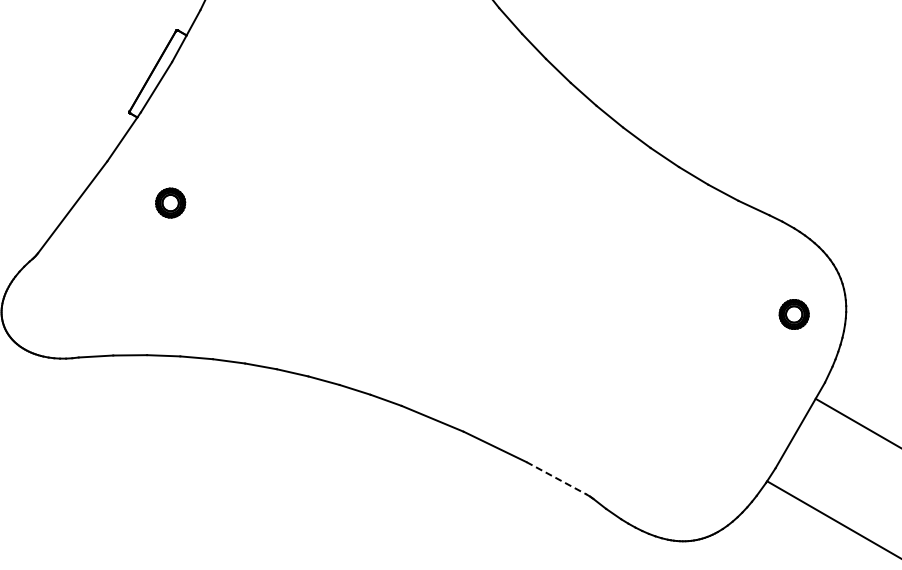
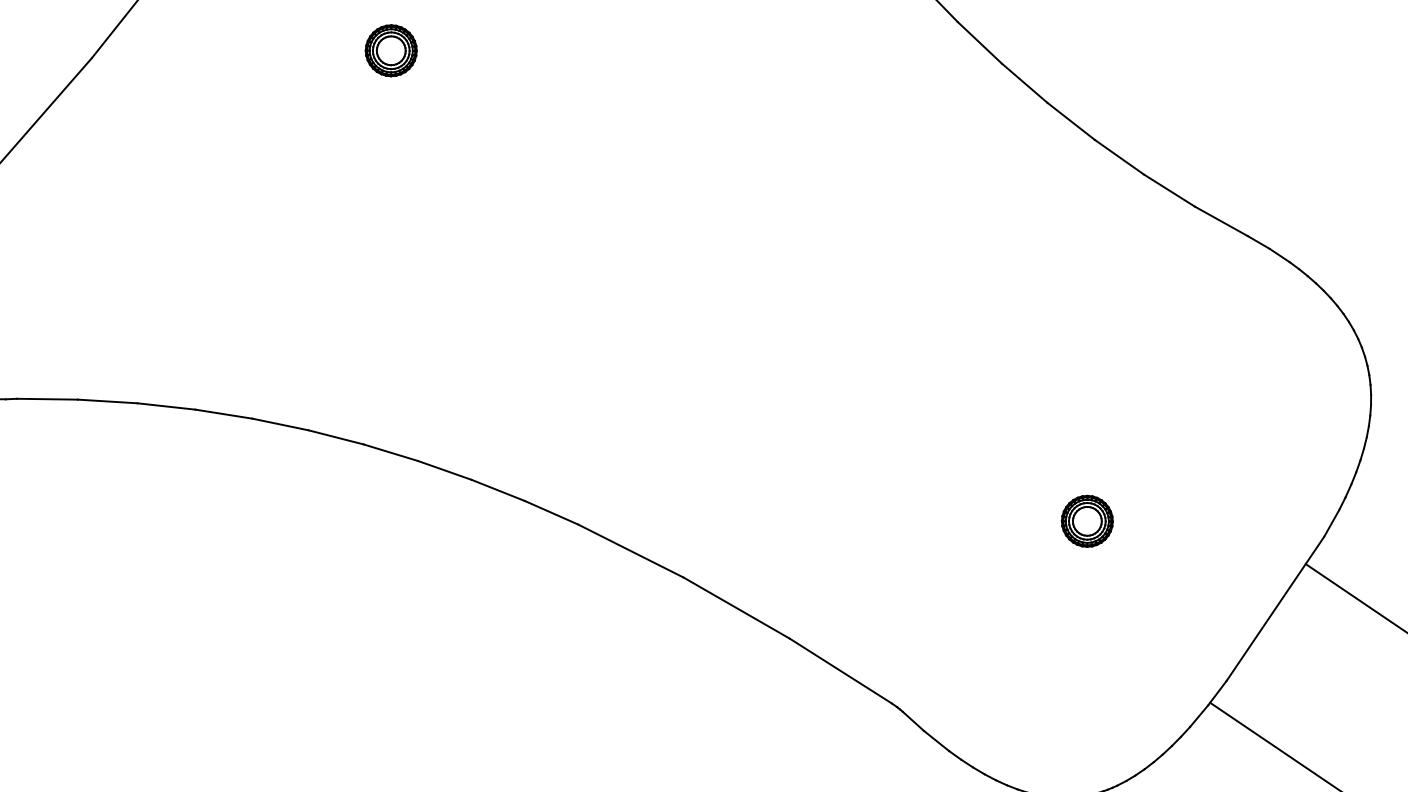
part: (170, 202) -> (391, 49), moved
part: (793, 314) -> (1086, 521), moved
line: (557, 478) -> (842, 671), dashed -> solid

